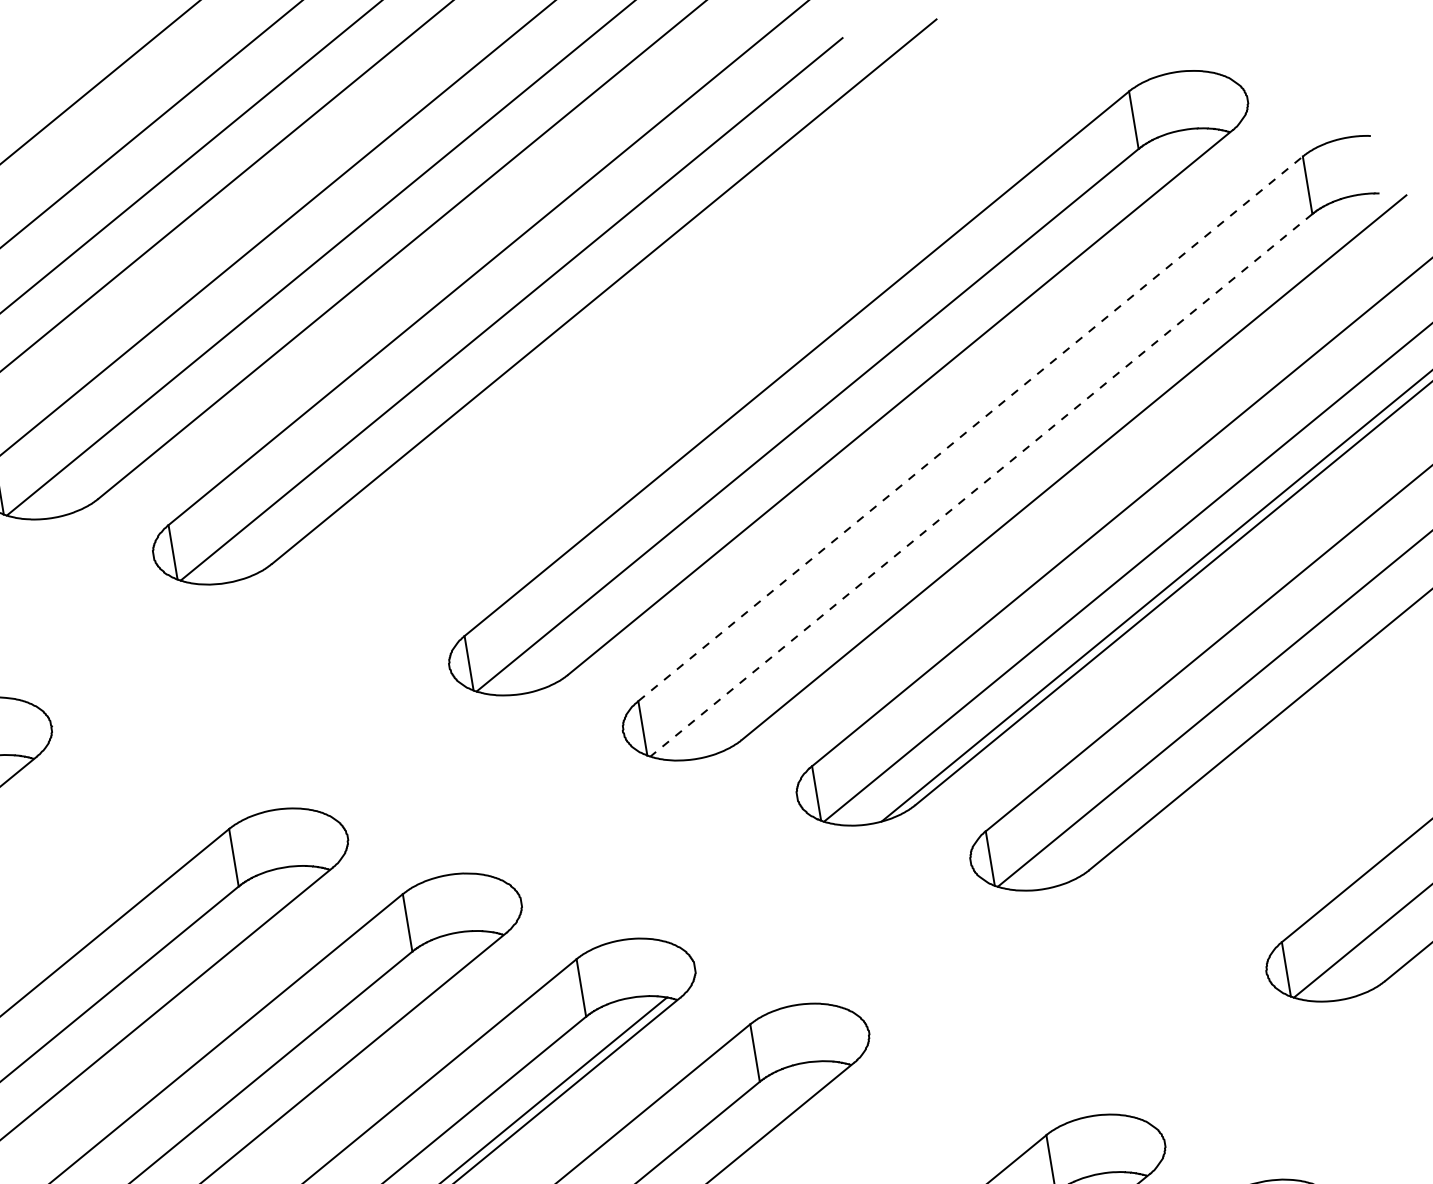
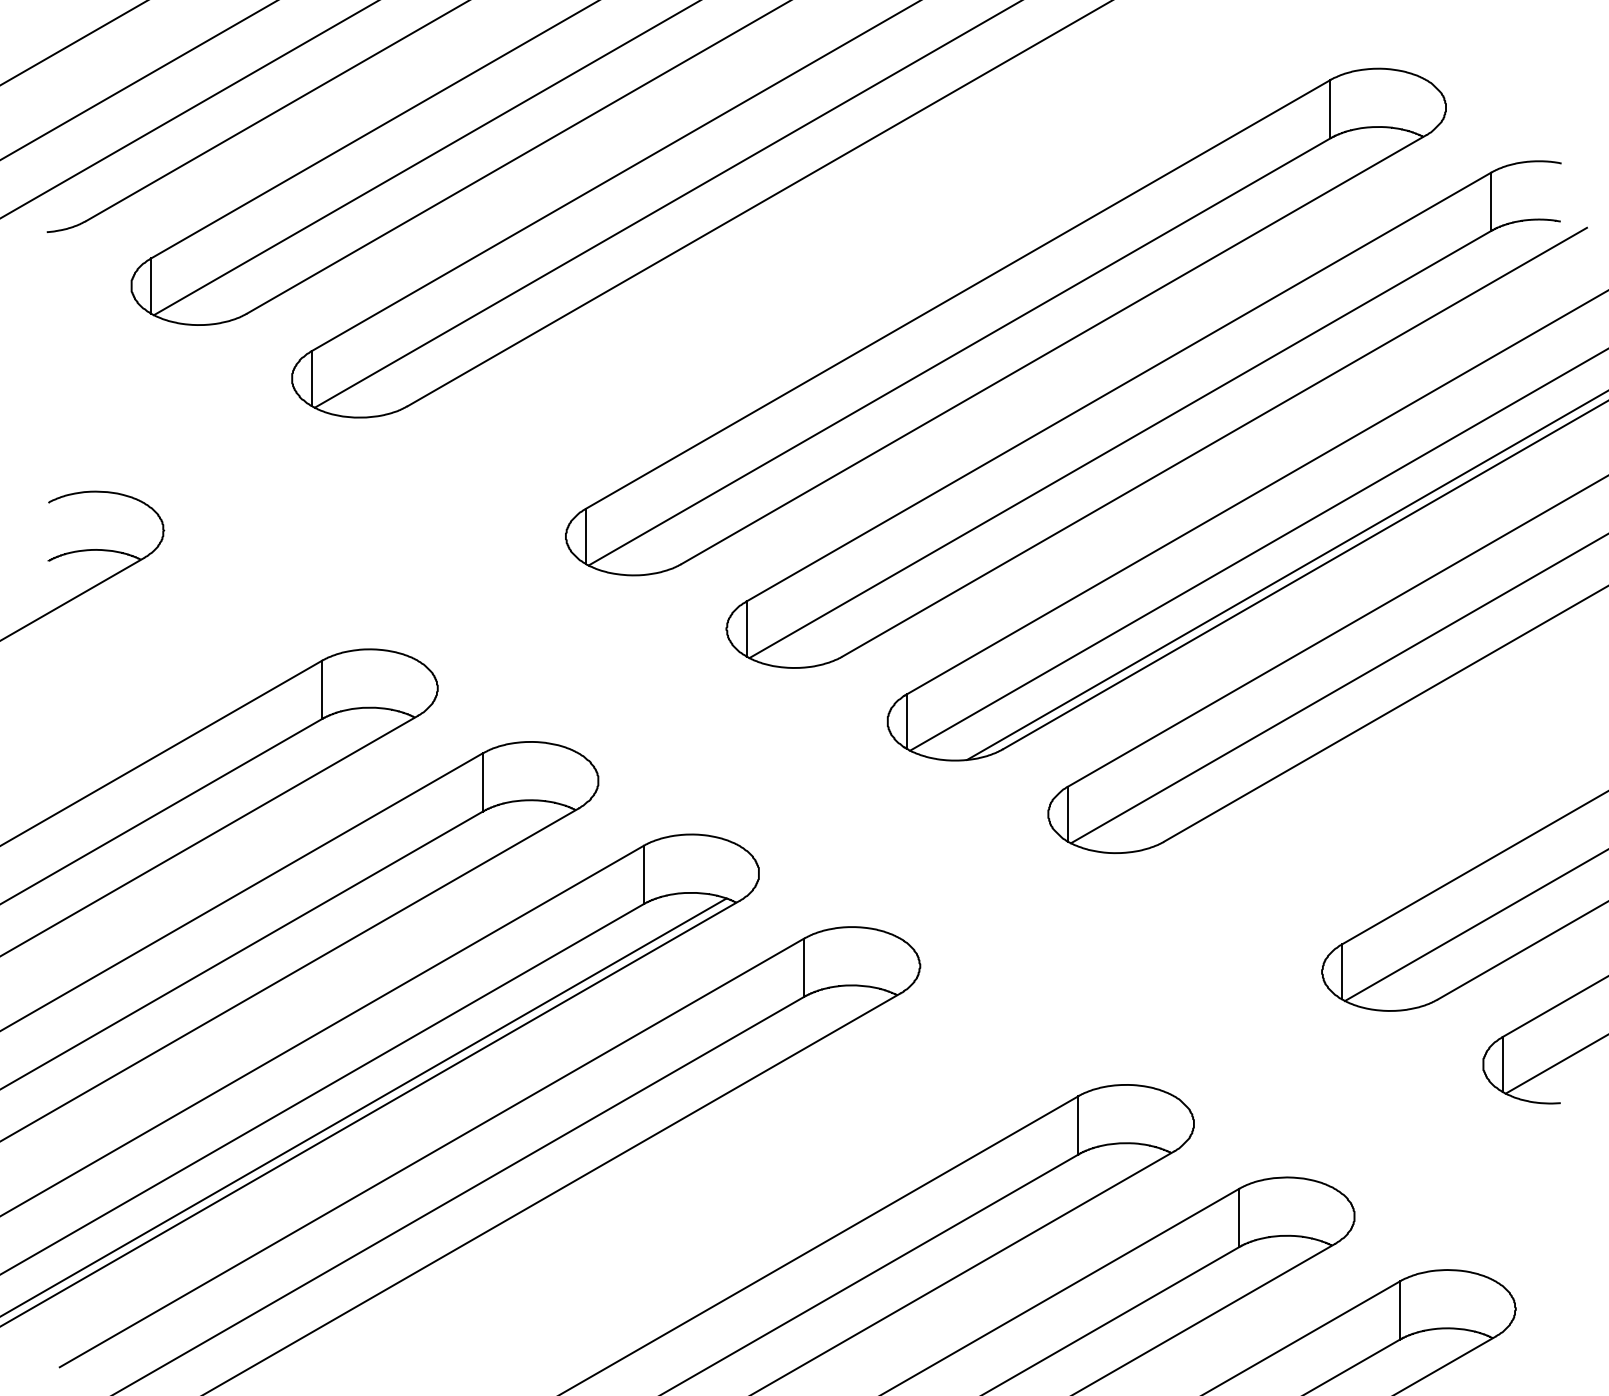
line: (970, 429) -> (1118, 387), dashed -> solid
line: (981, 485) -> (1120, 444), dashed -> solid

